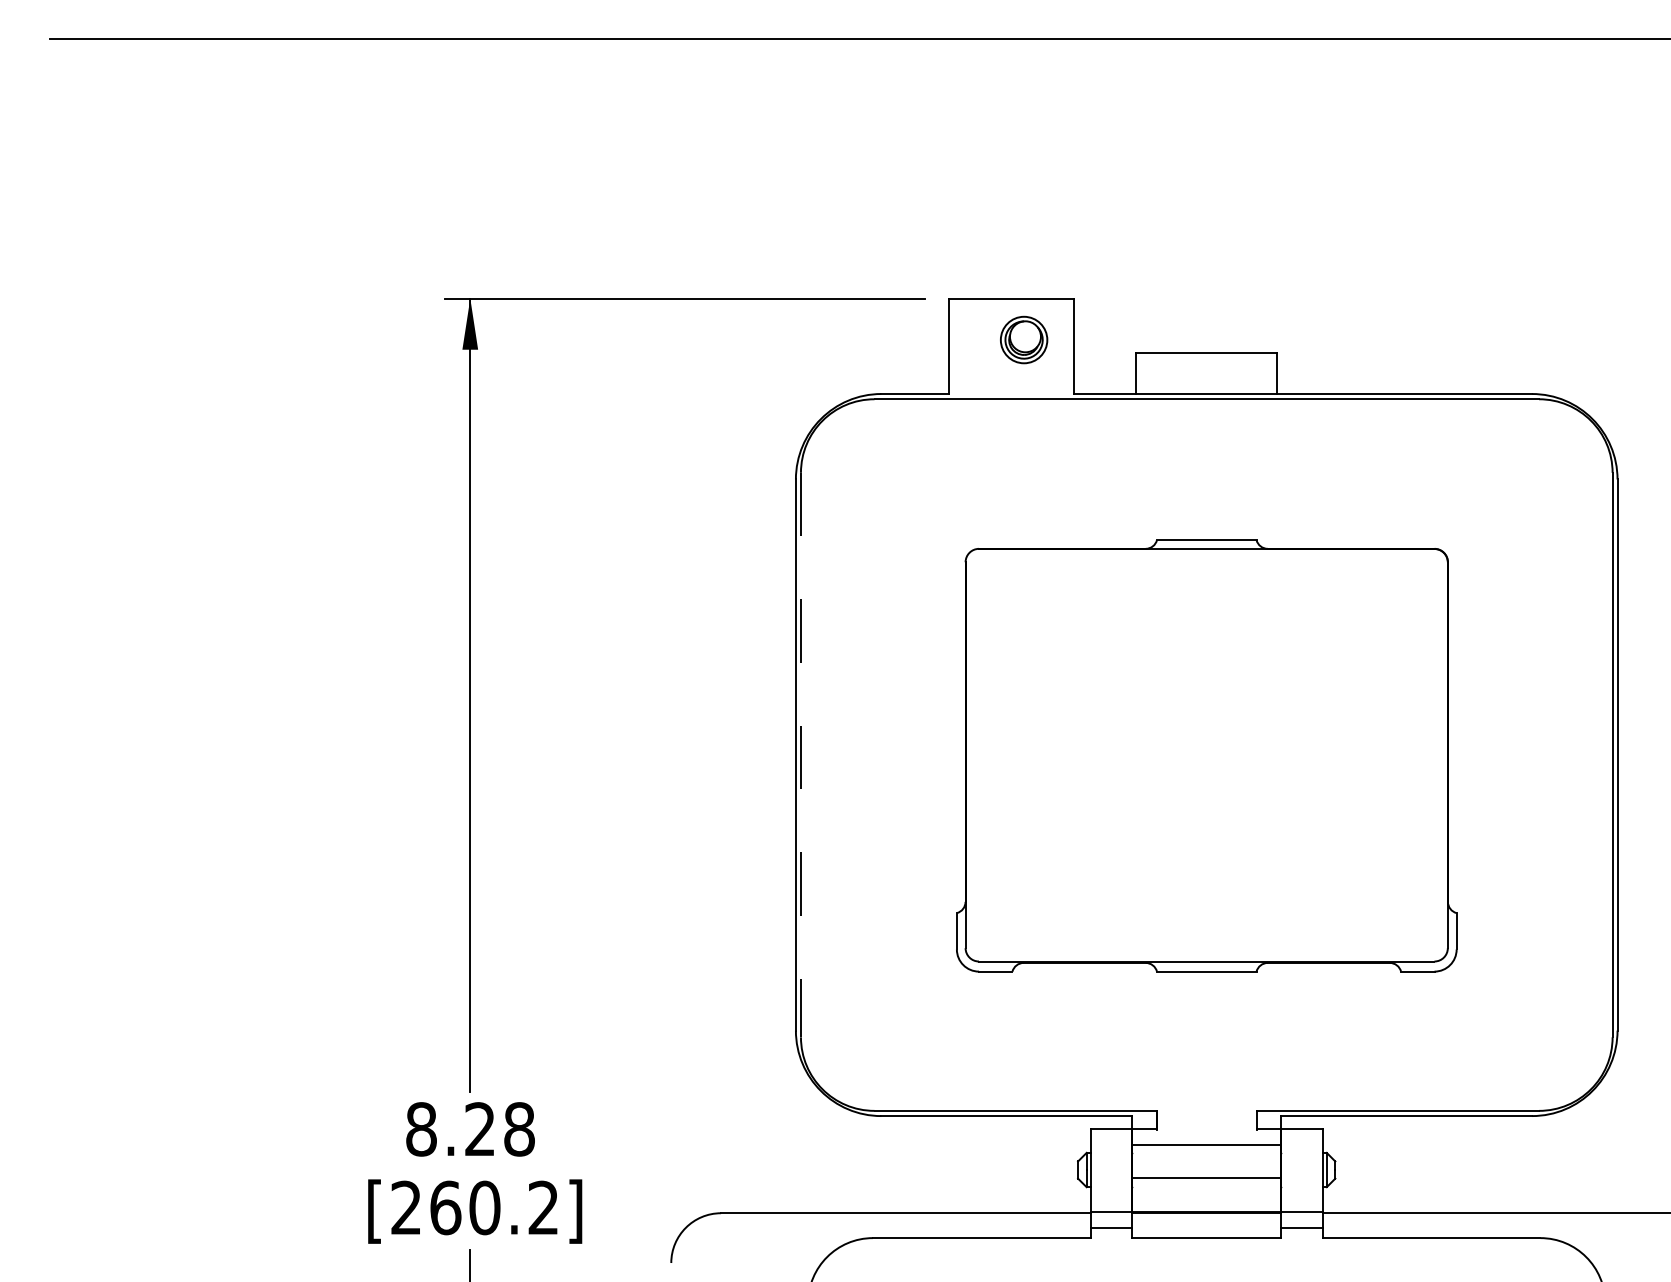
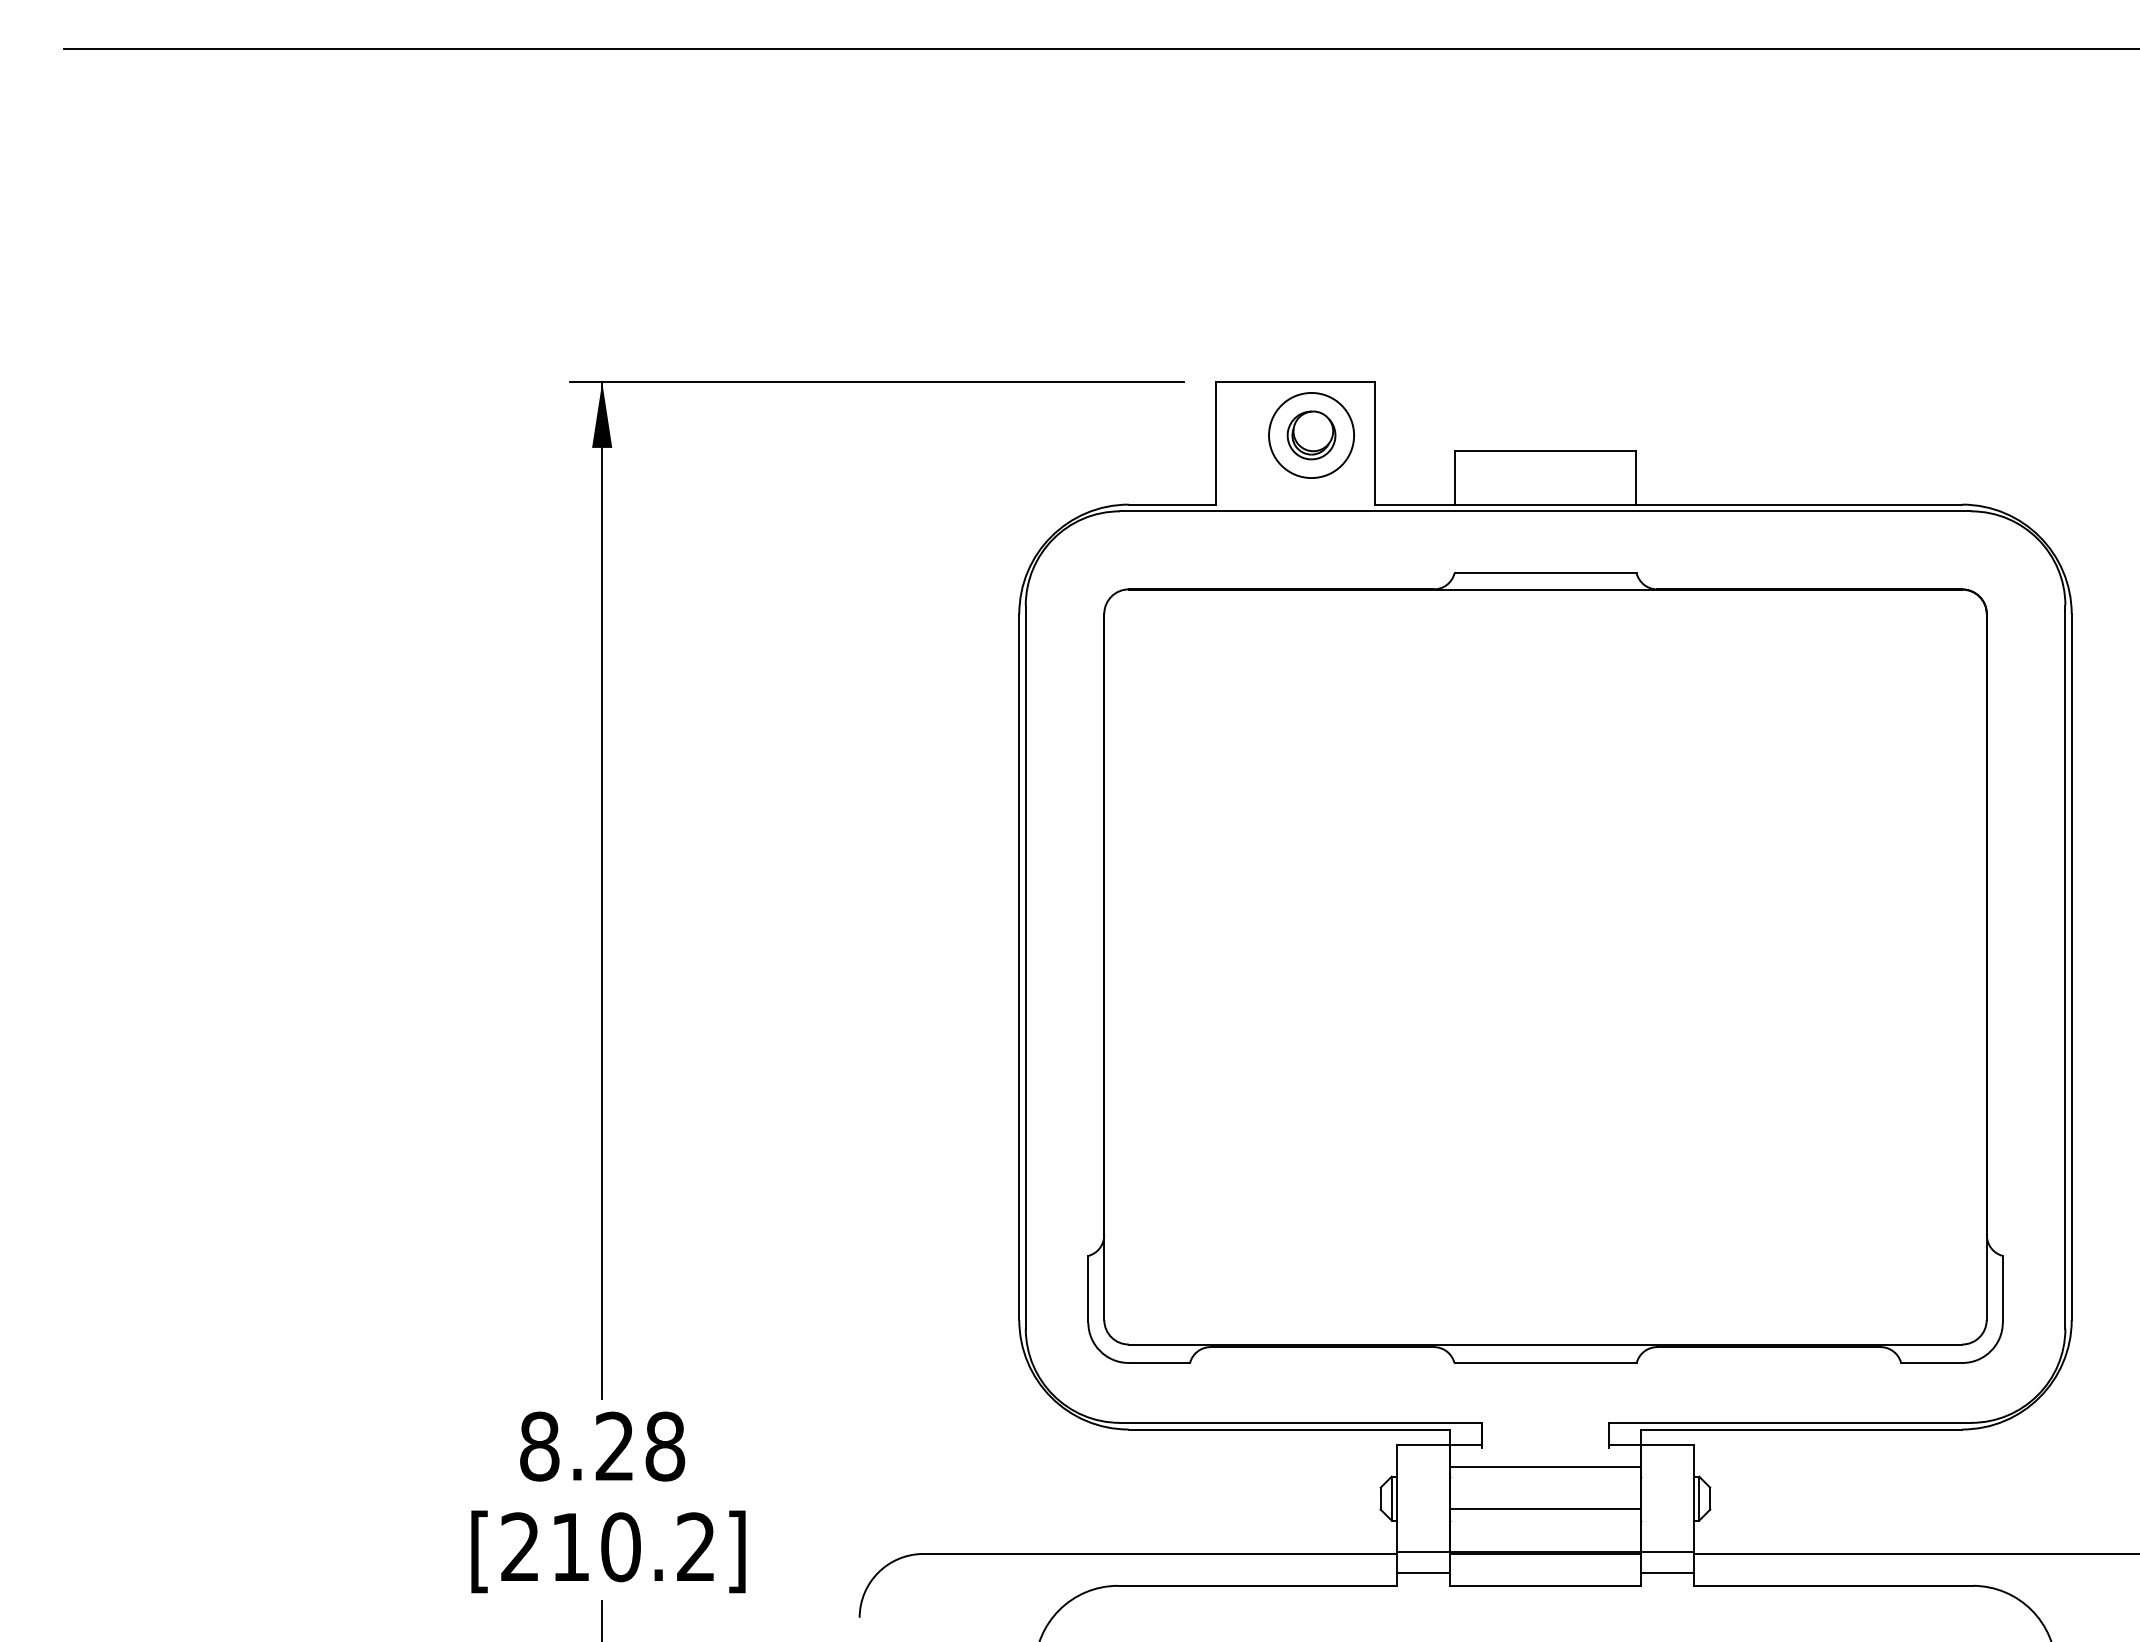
circle: (1024, 340) -> (1311, 435), size x1.43
line: (800, 755) -> (1025, 967), dashed -> solid
part: (1206, 755) -> (1545, 967), size x1.43
text: (445, 1208) -> (570, 1547), [260.2] -> [210.2]

